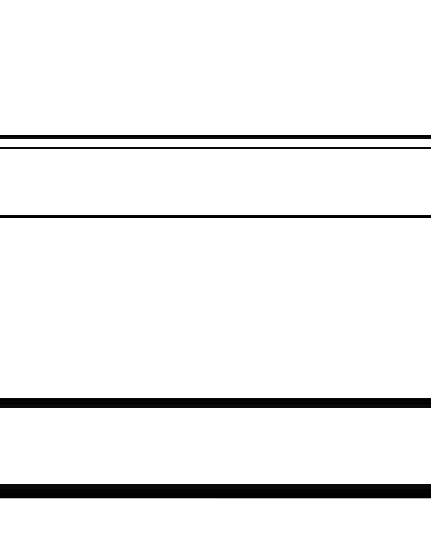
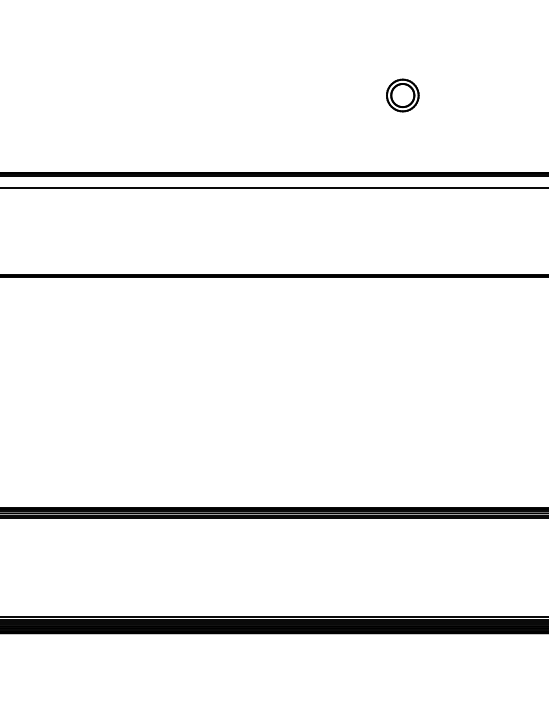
part: (315, 74) -> (401, 94), added

